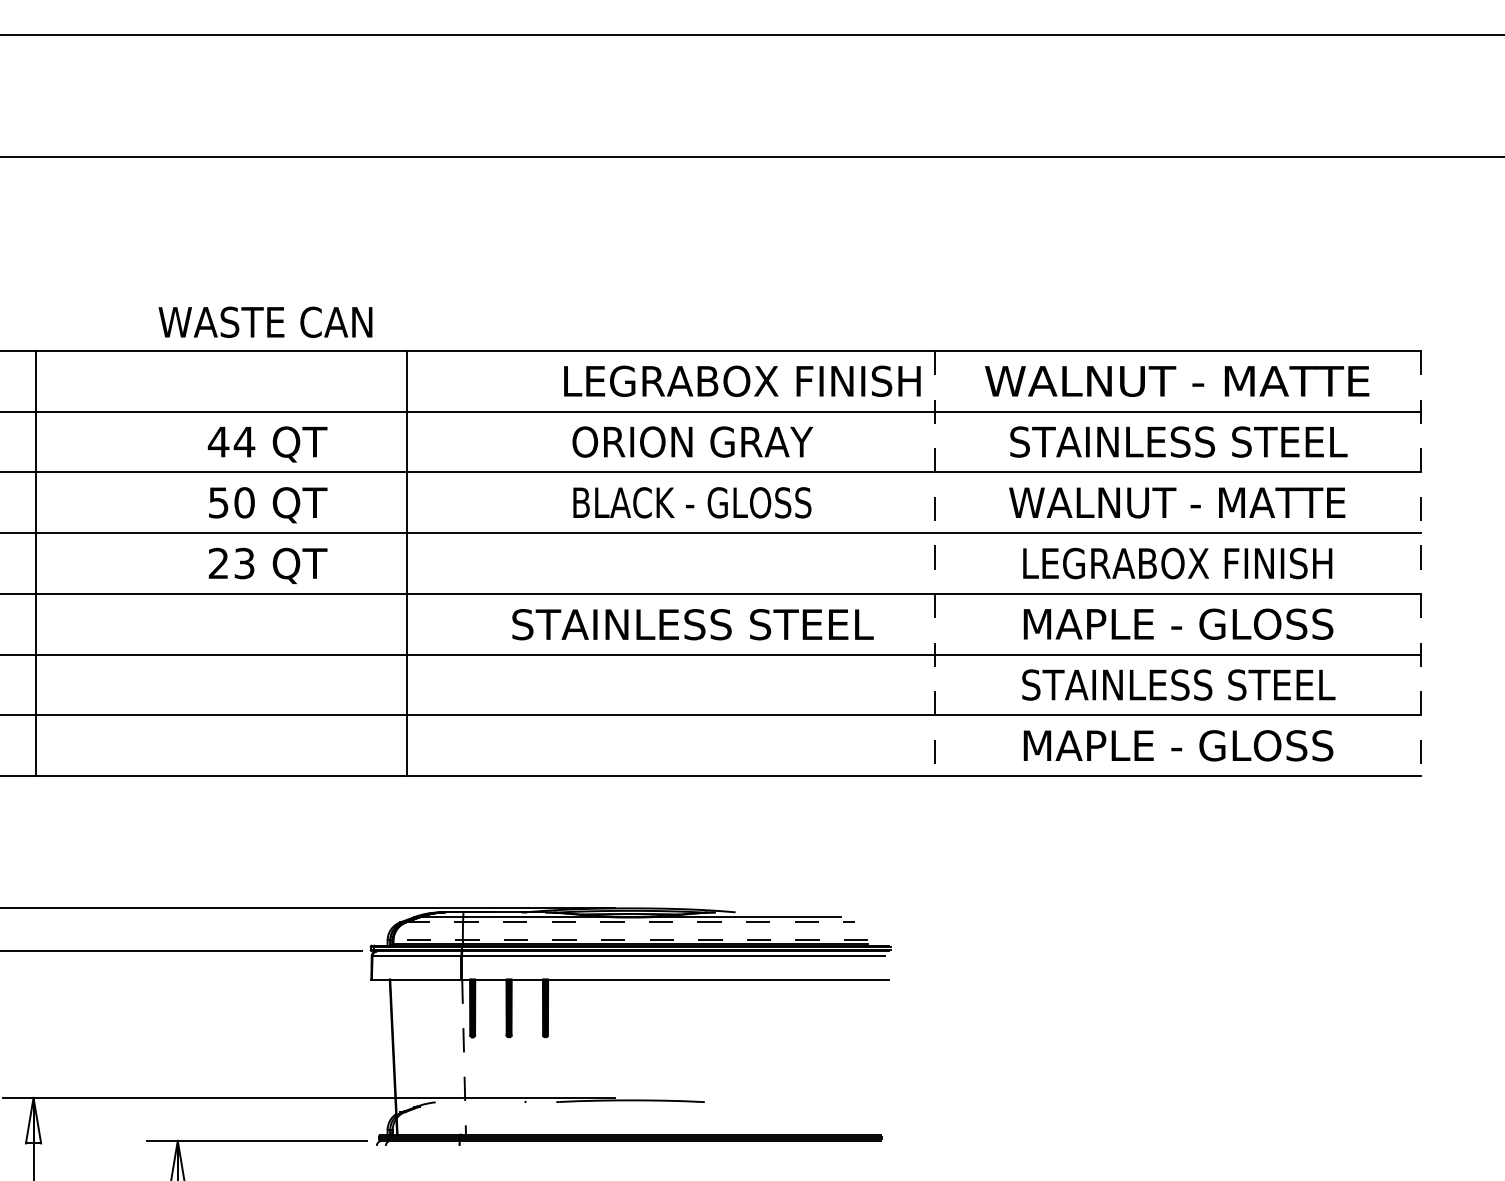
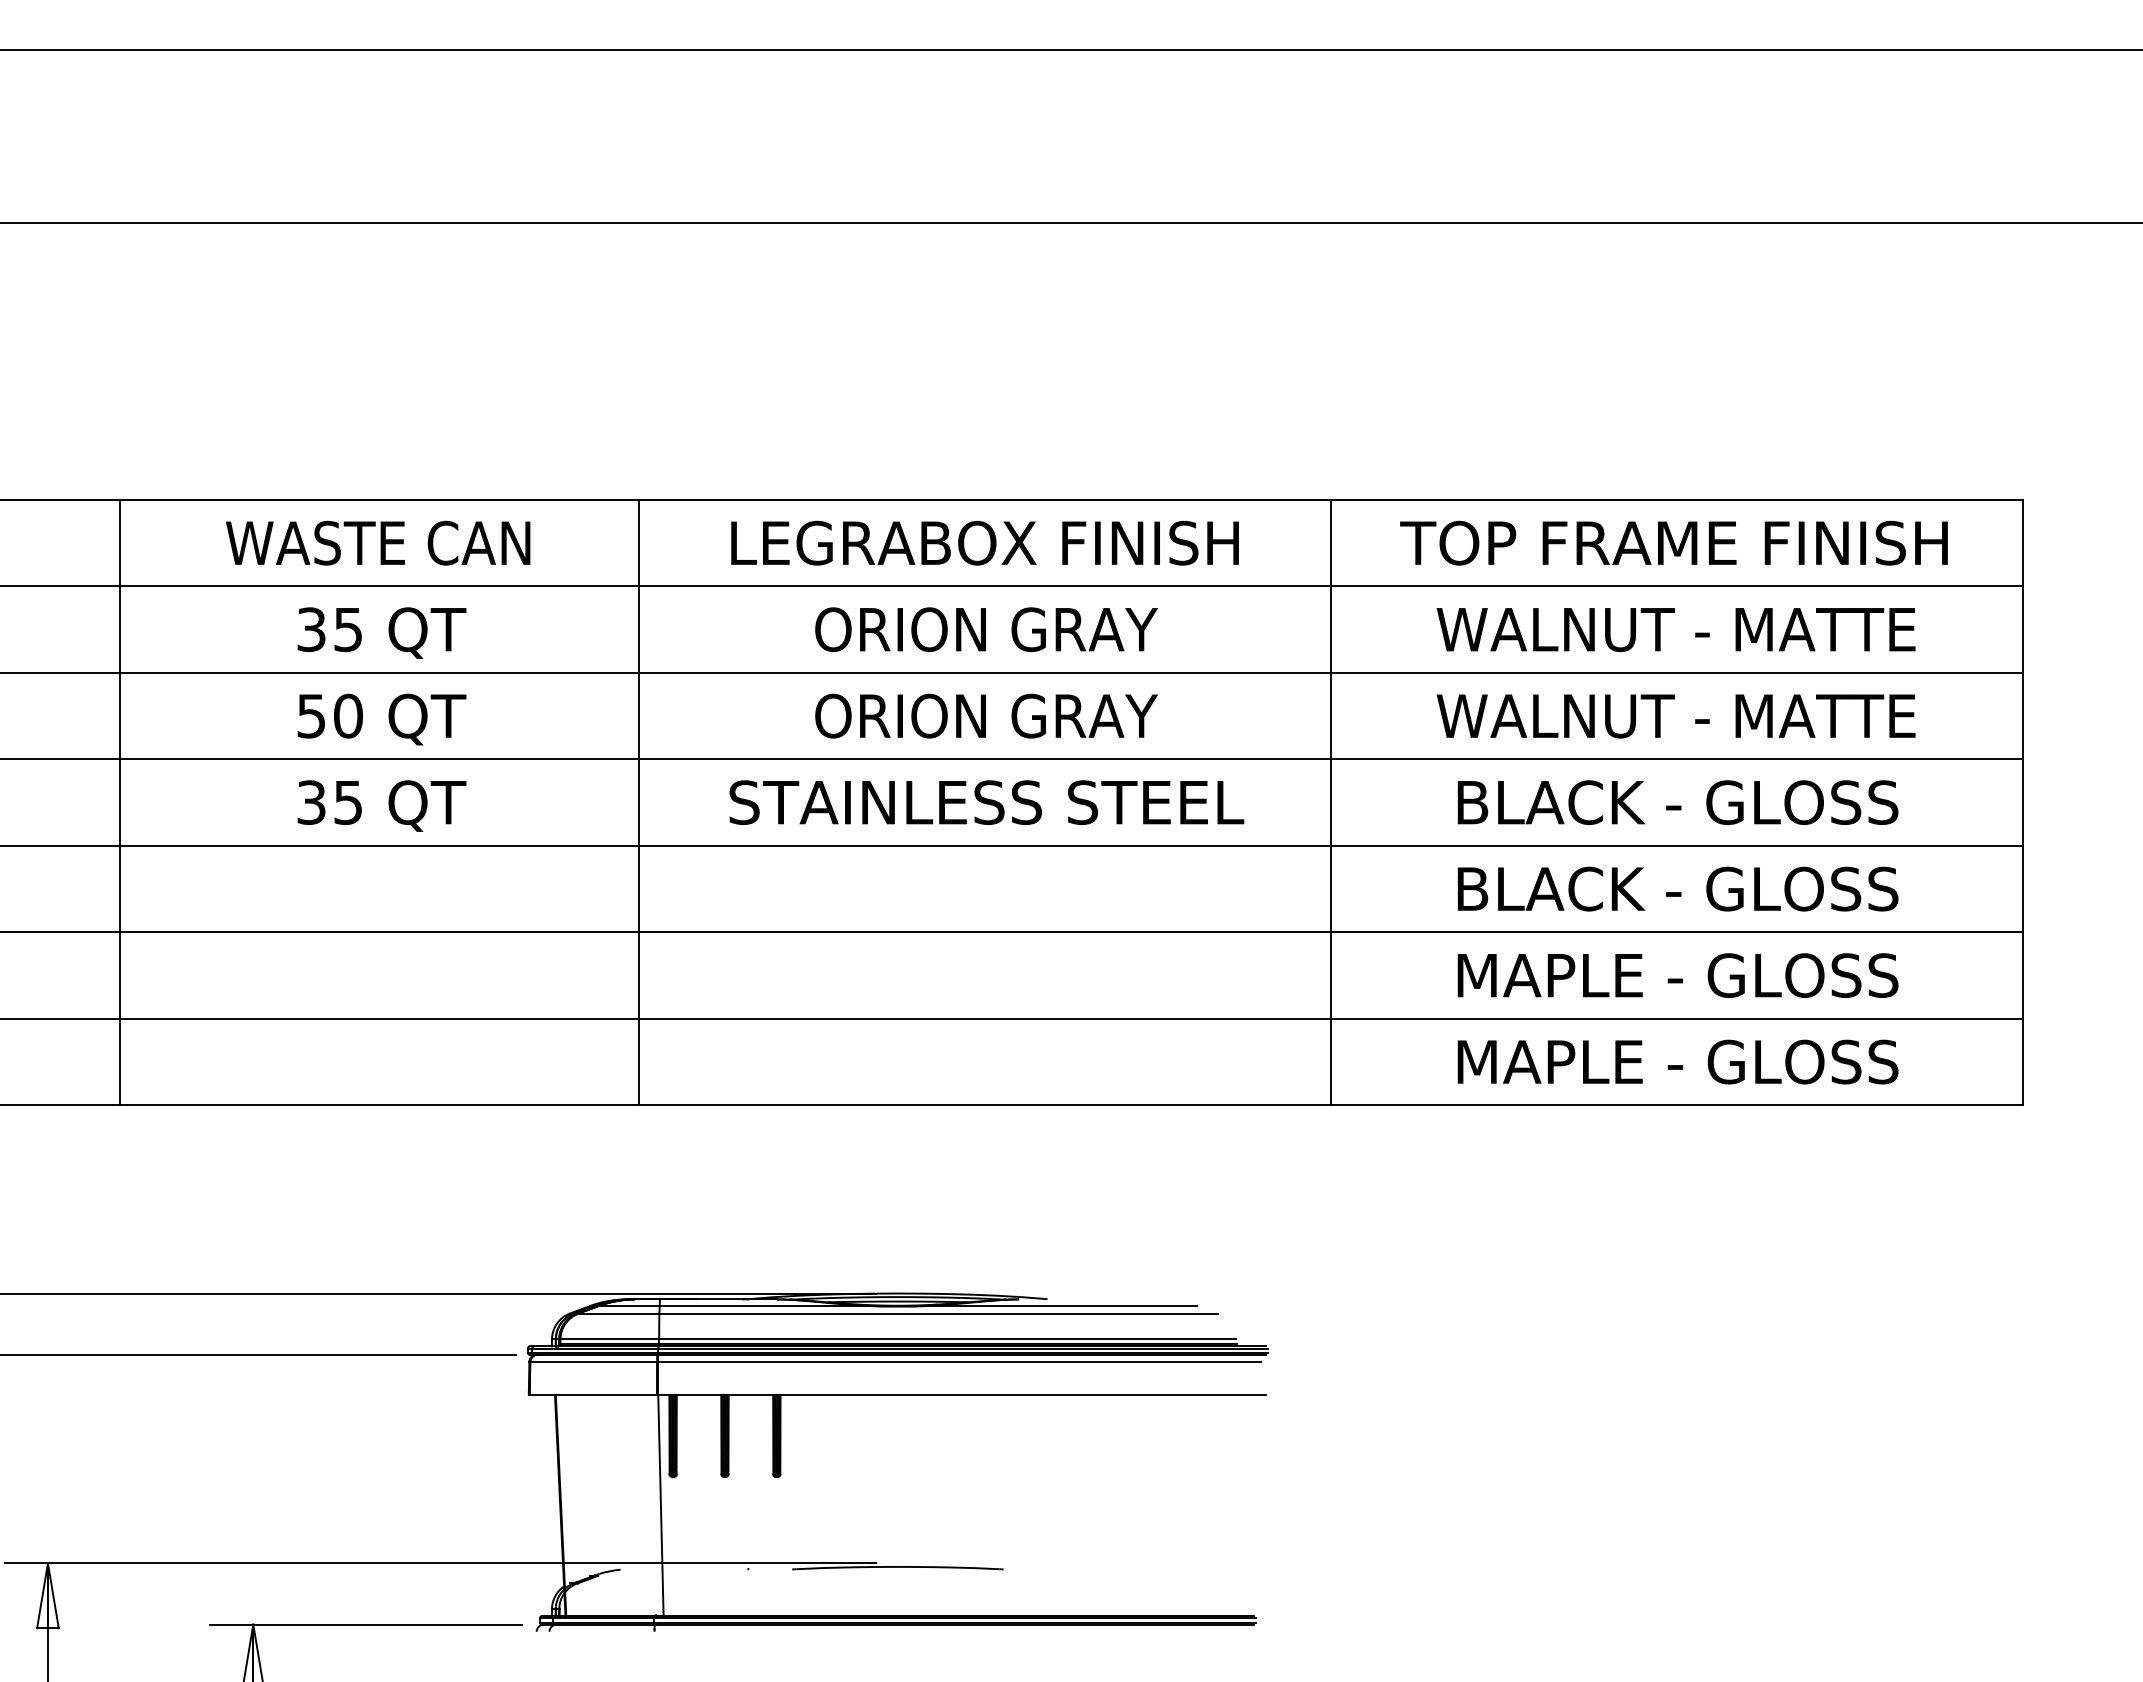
text: (265, 321) -> (378, 542), moved
text: (741, 380) -> (984, 542), moved
text: (1176, 380) -> (1674, 542), WALNUT - MATTE -> TOP FRAME FINISH
text: (231, 441) -> (329, 629), 44 -> 35
text: (1178, 441) -> (1677, 629), STAINLESS STEEL -> WALNUT - MATTE
text: (692, 502) -> (986, 715), BLACK - GLOSS -> ORION GRAY
line: (36, 563) -> (120, 802), moved
text: (231, 563) -> (329, 802), 23 -> 35
line: (407, 563) -> (639, 802), moved
line: (935, 563) -> (1331, 802), dashed -> solid
text: (1178, 563) -> (1677, 802), LEGRABOX FINISH -> BLACK - GLOSS
line: (1420, 563) -> (2022, 802), dashed -> solid
text: (1172, 623) -> (1669, 888), MAPLE - GLOSS -> BLACK - GLOSS
text: (692, 624) -> (986, 802), moved
text: (1178, 684) -> (1678, 975), STAINLESS STEEL -> MAPLE - GLOSS
line: (630, 922) -> (897, 1313), dashed -> solid
line: (630, 940) -> (897, 1339), dashed -> solid
line: (463, 1057) -> (660, 1505), dashed -> solid

